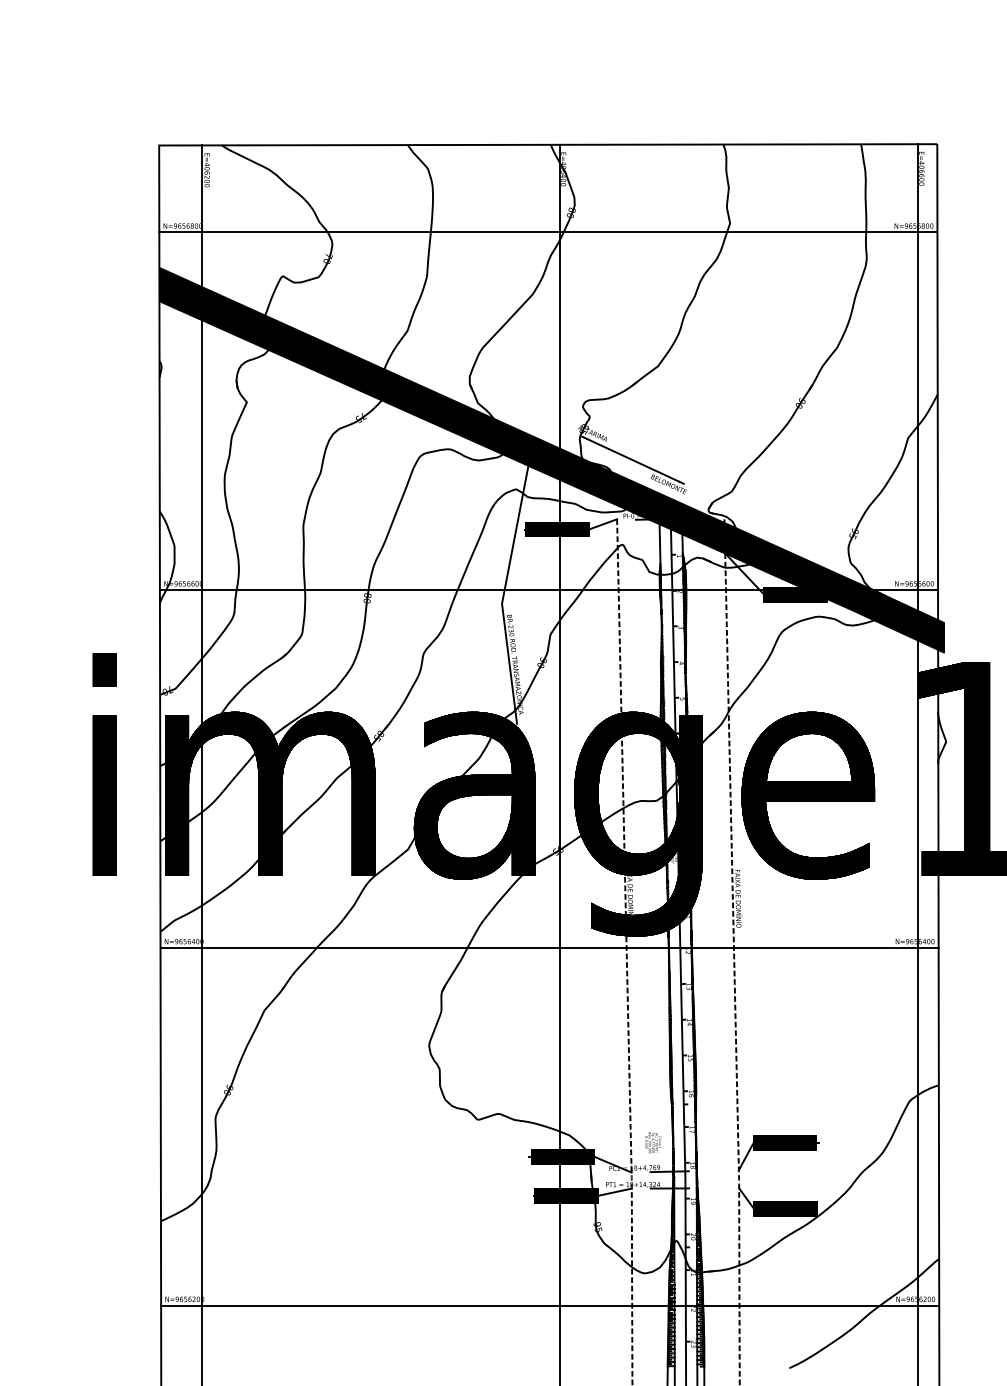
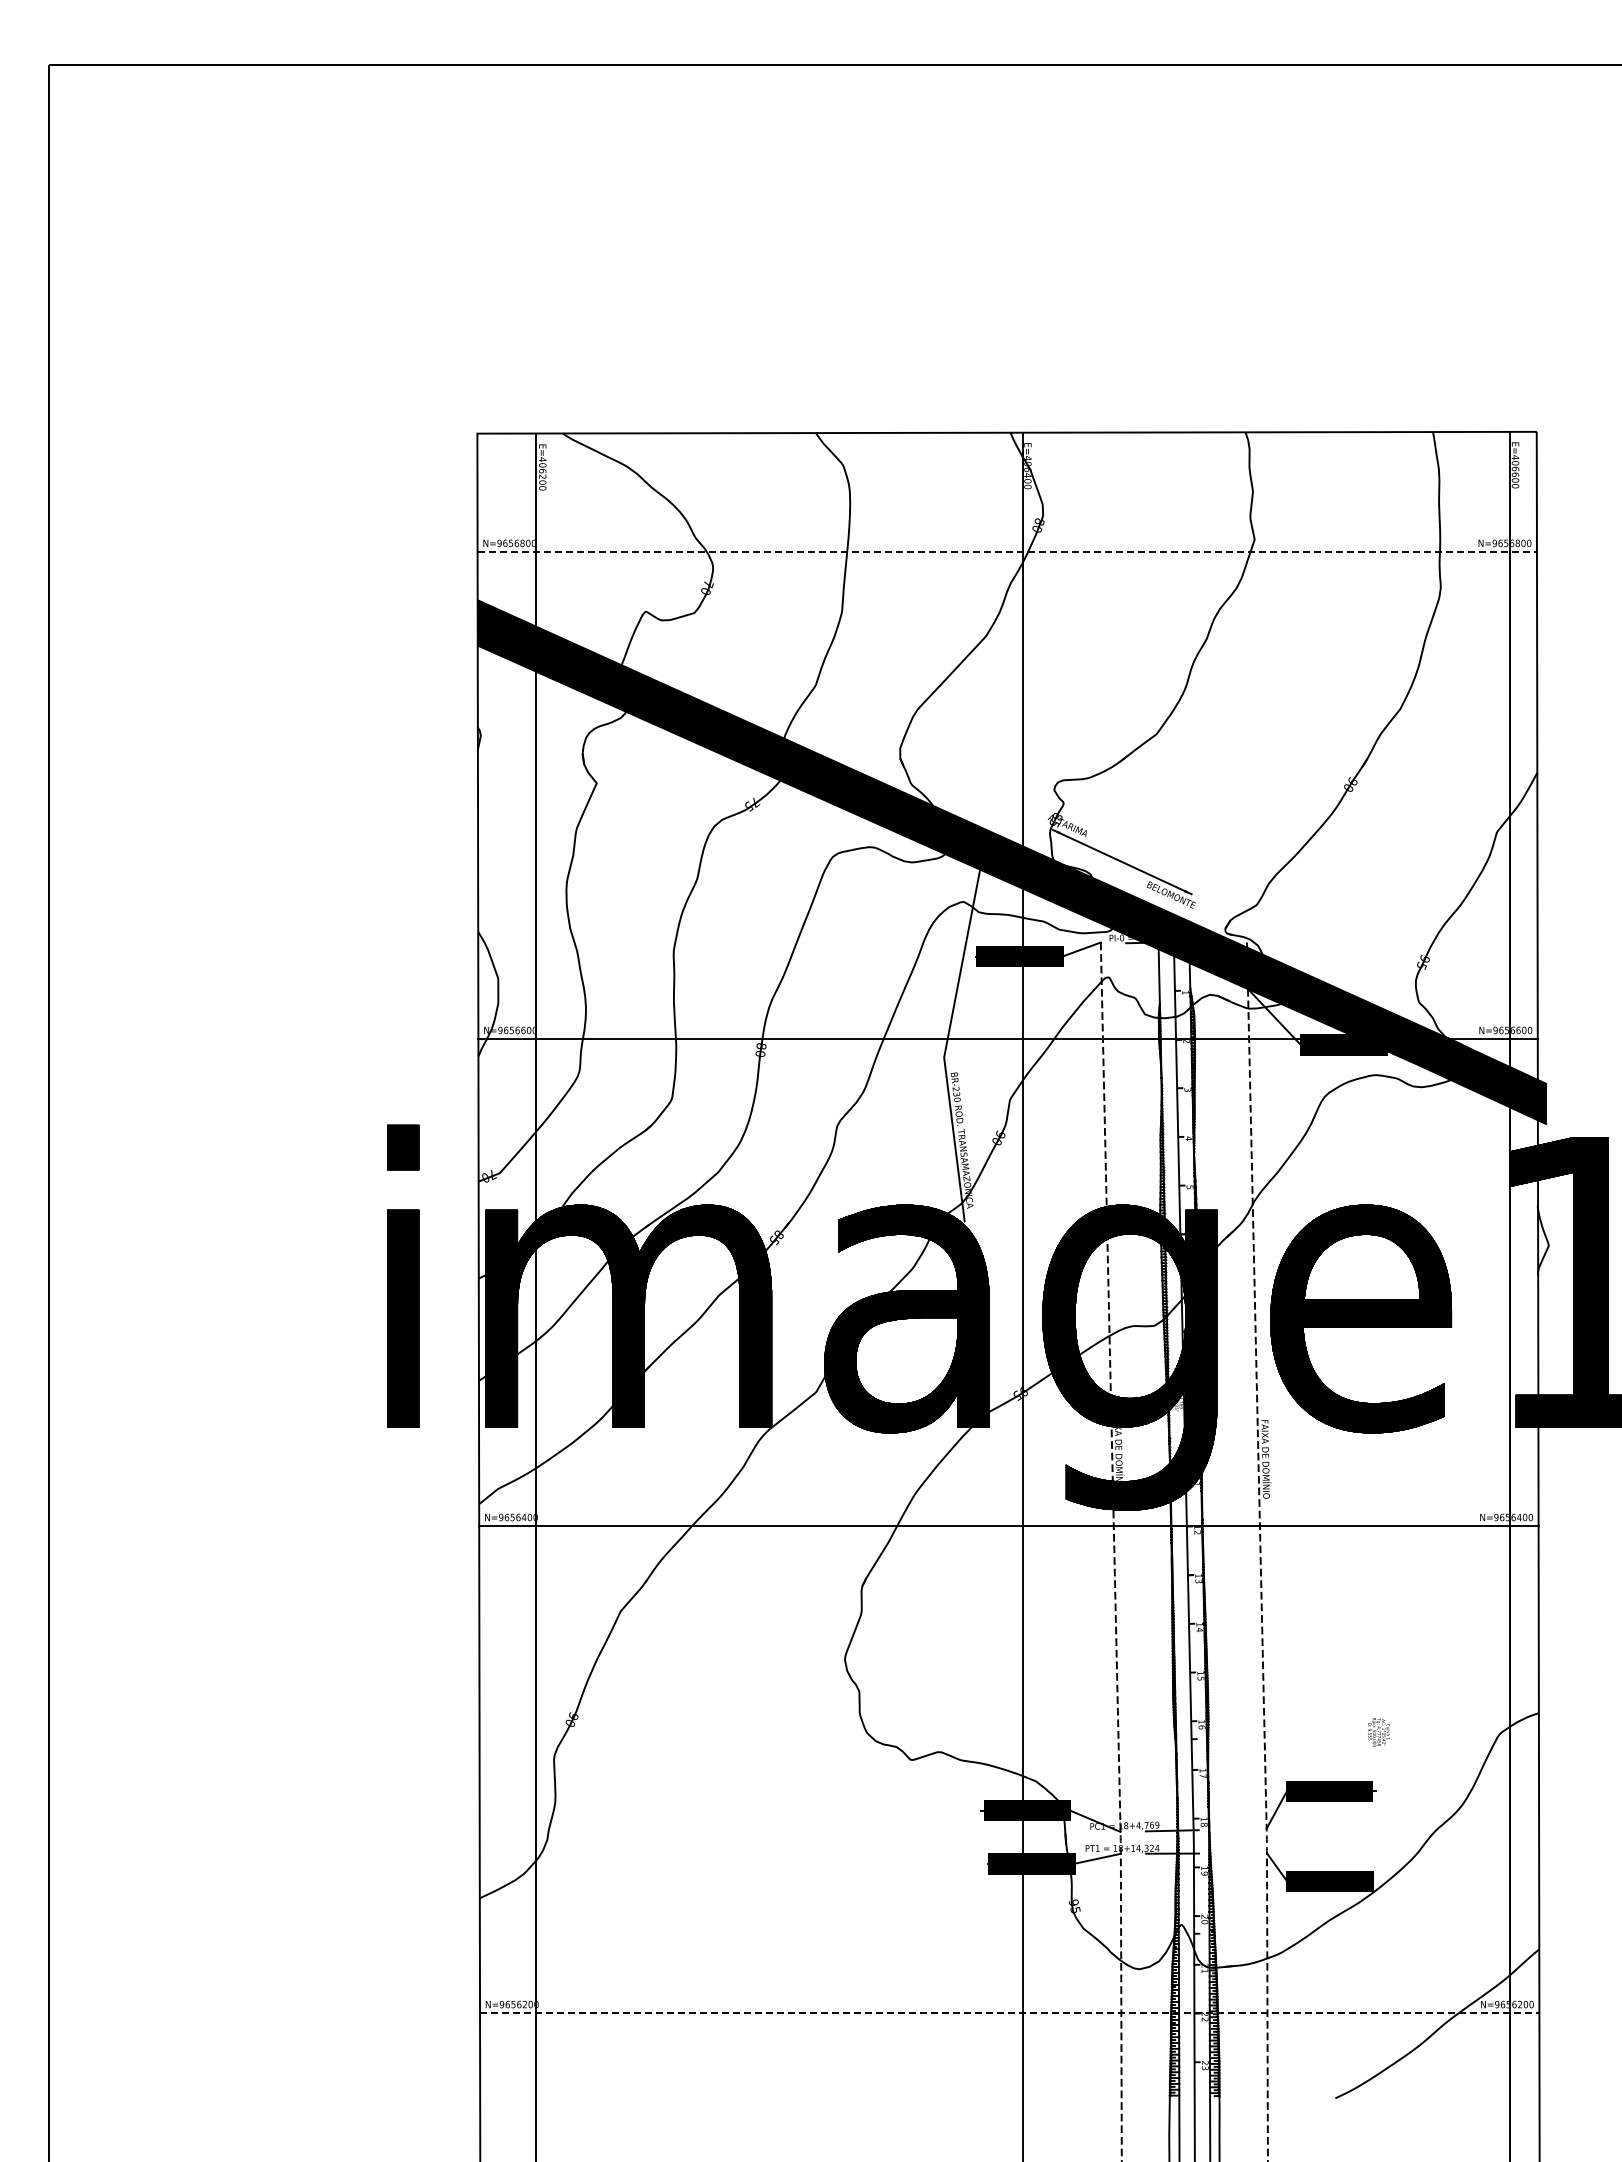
line: (548, 232) -> (1007, 551), solid -> dashed
text: (653, 1142) -> (1379, 1732), moved
line: (550, 1305) -> (1009, 2013), solid -> dashed

